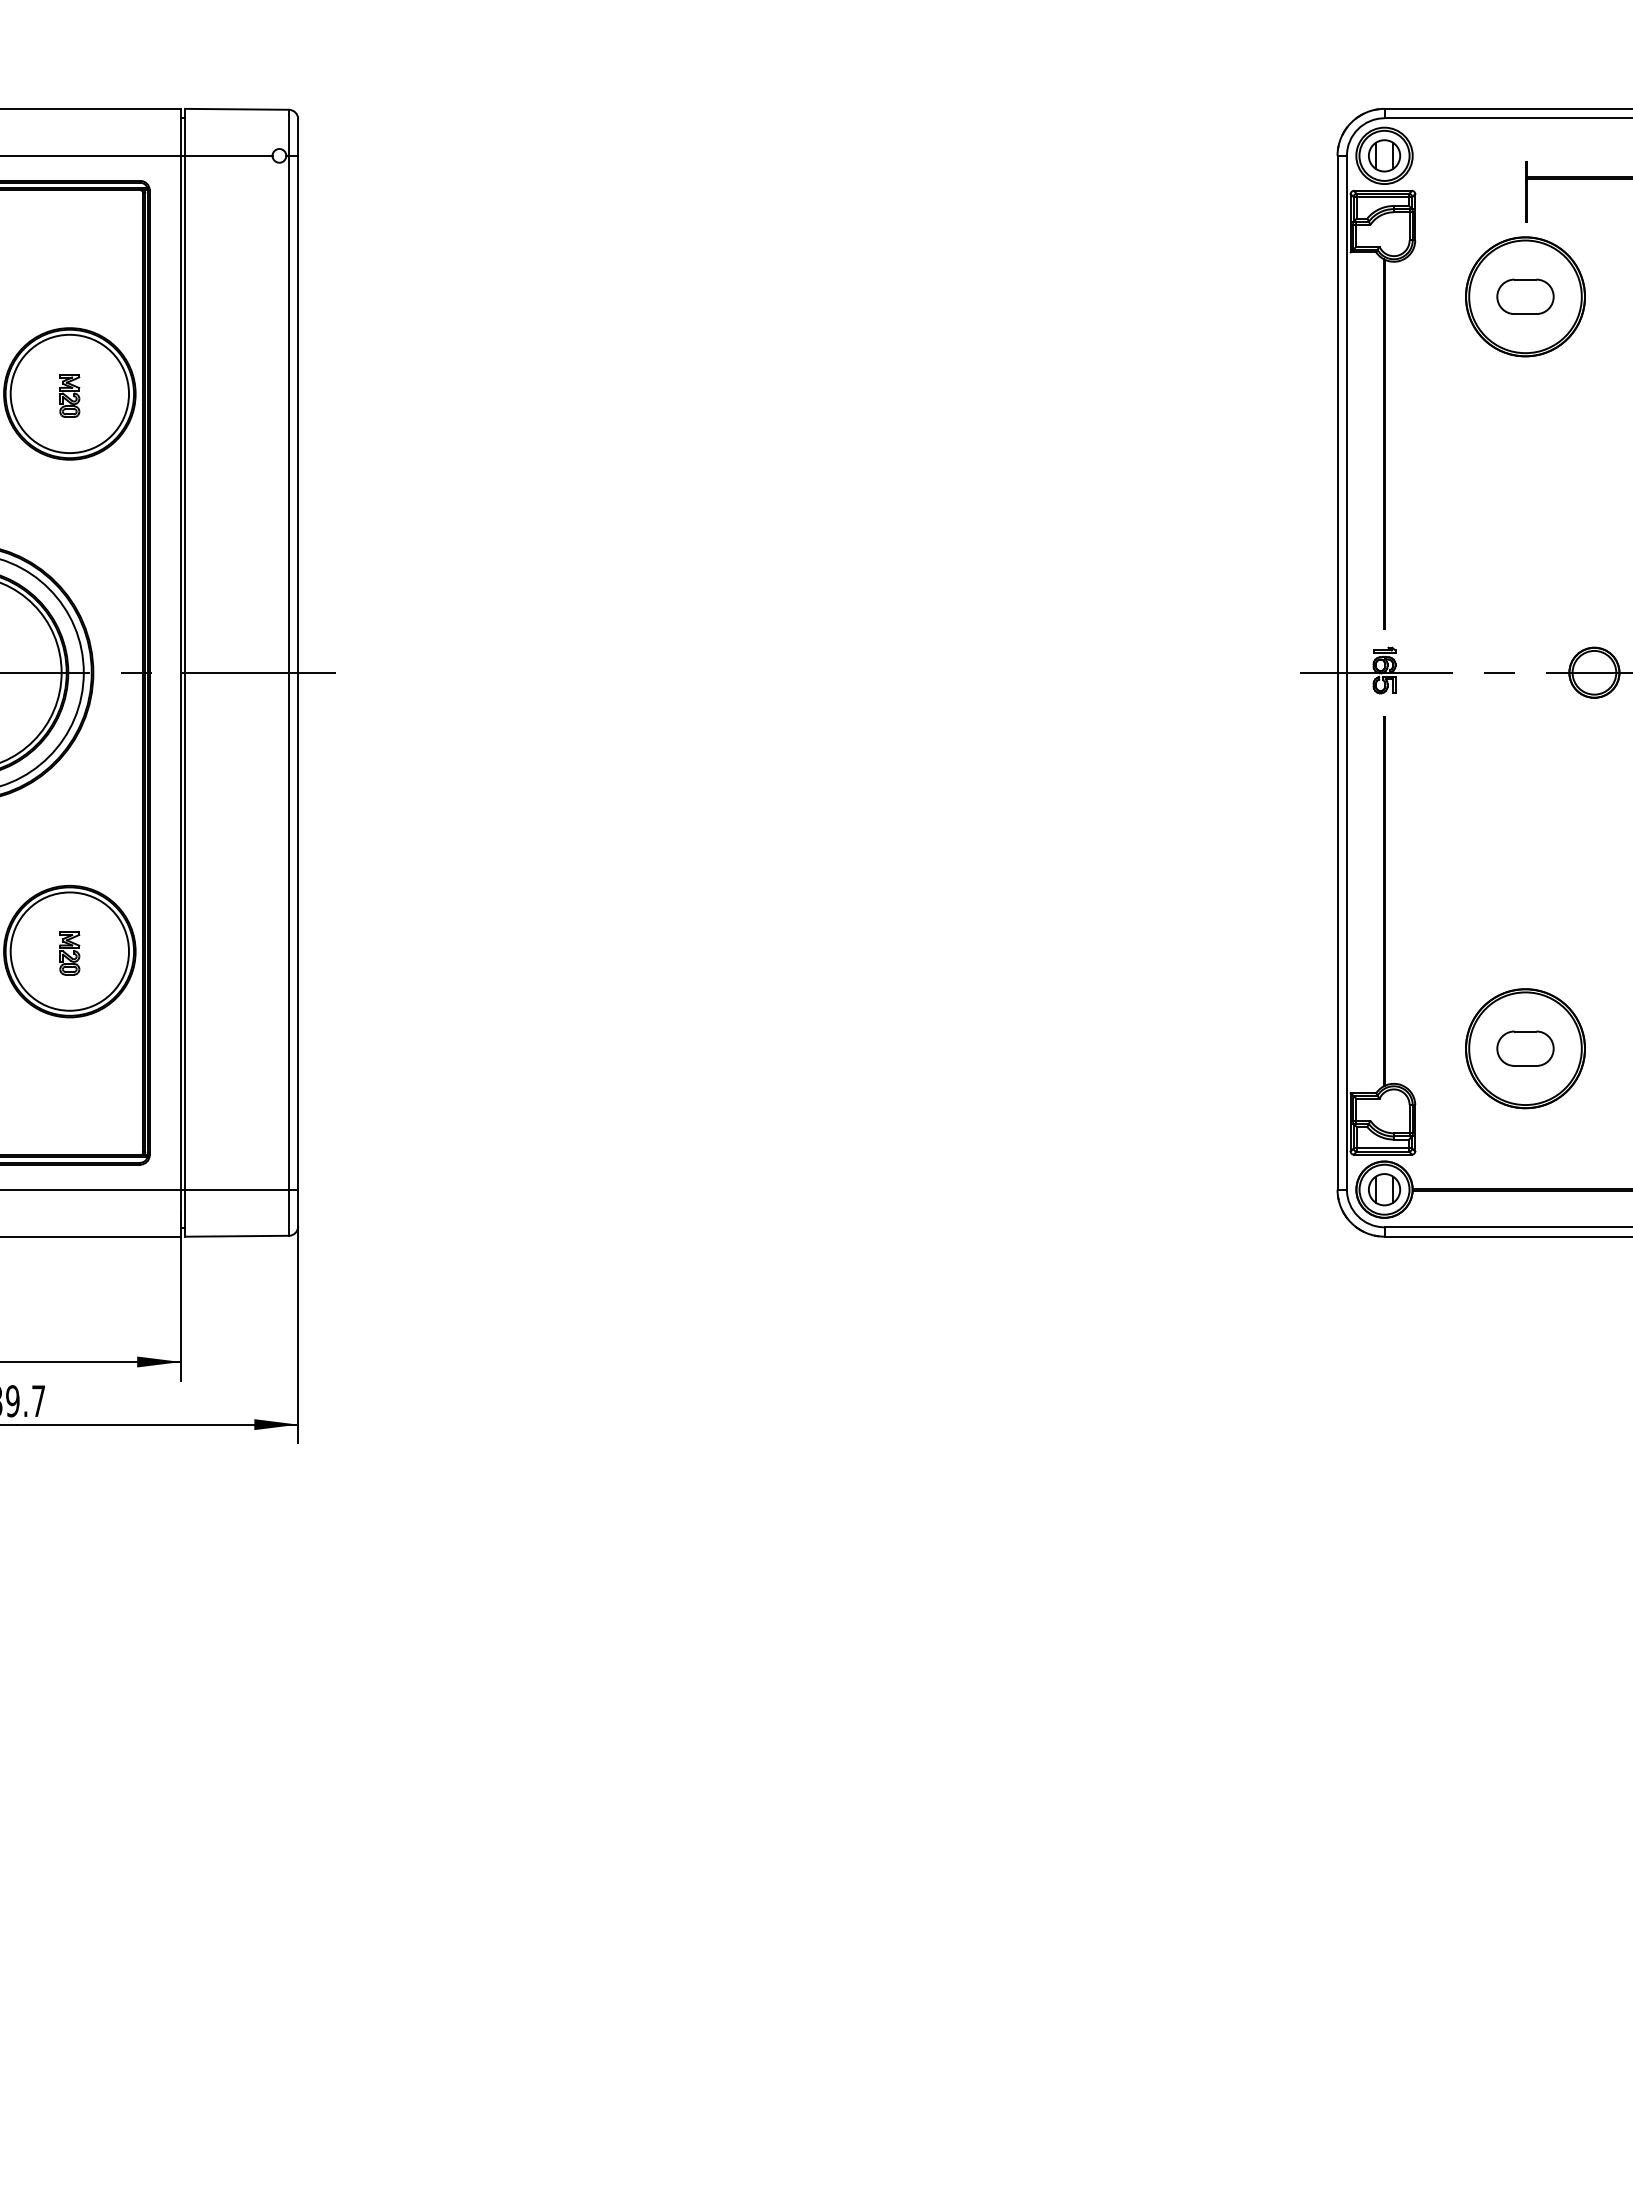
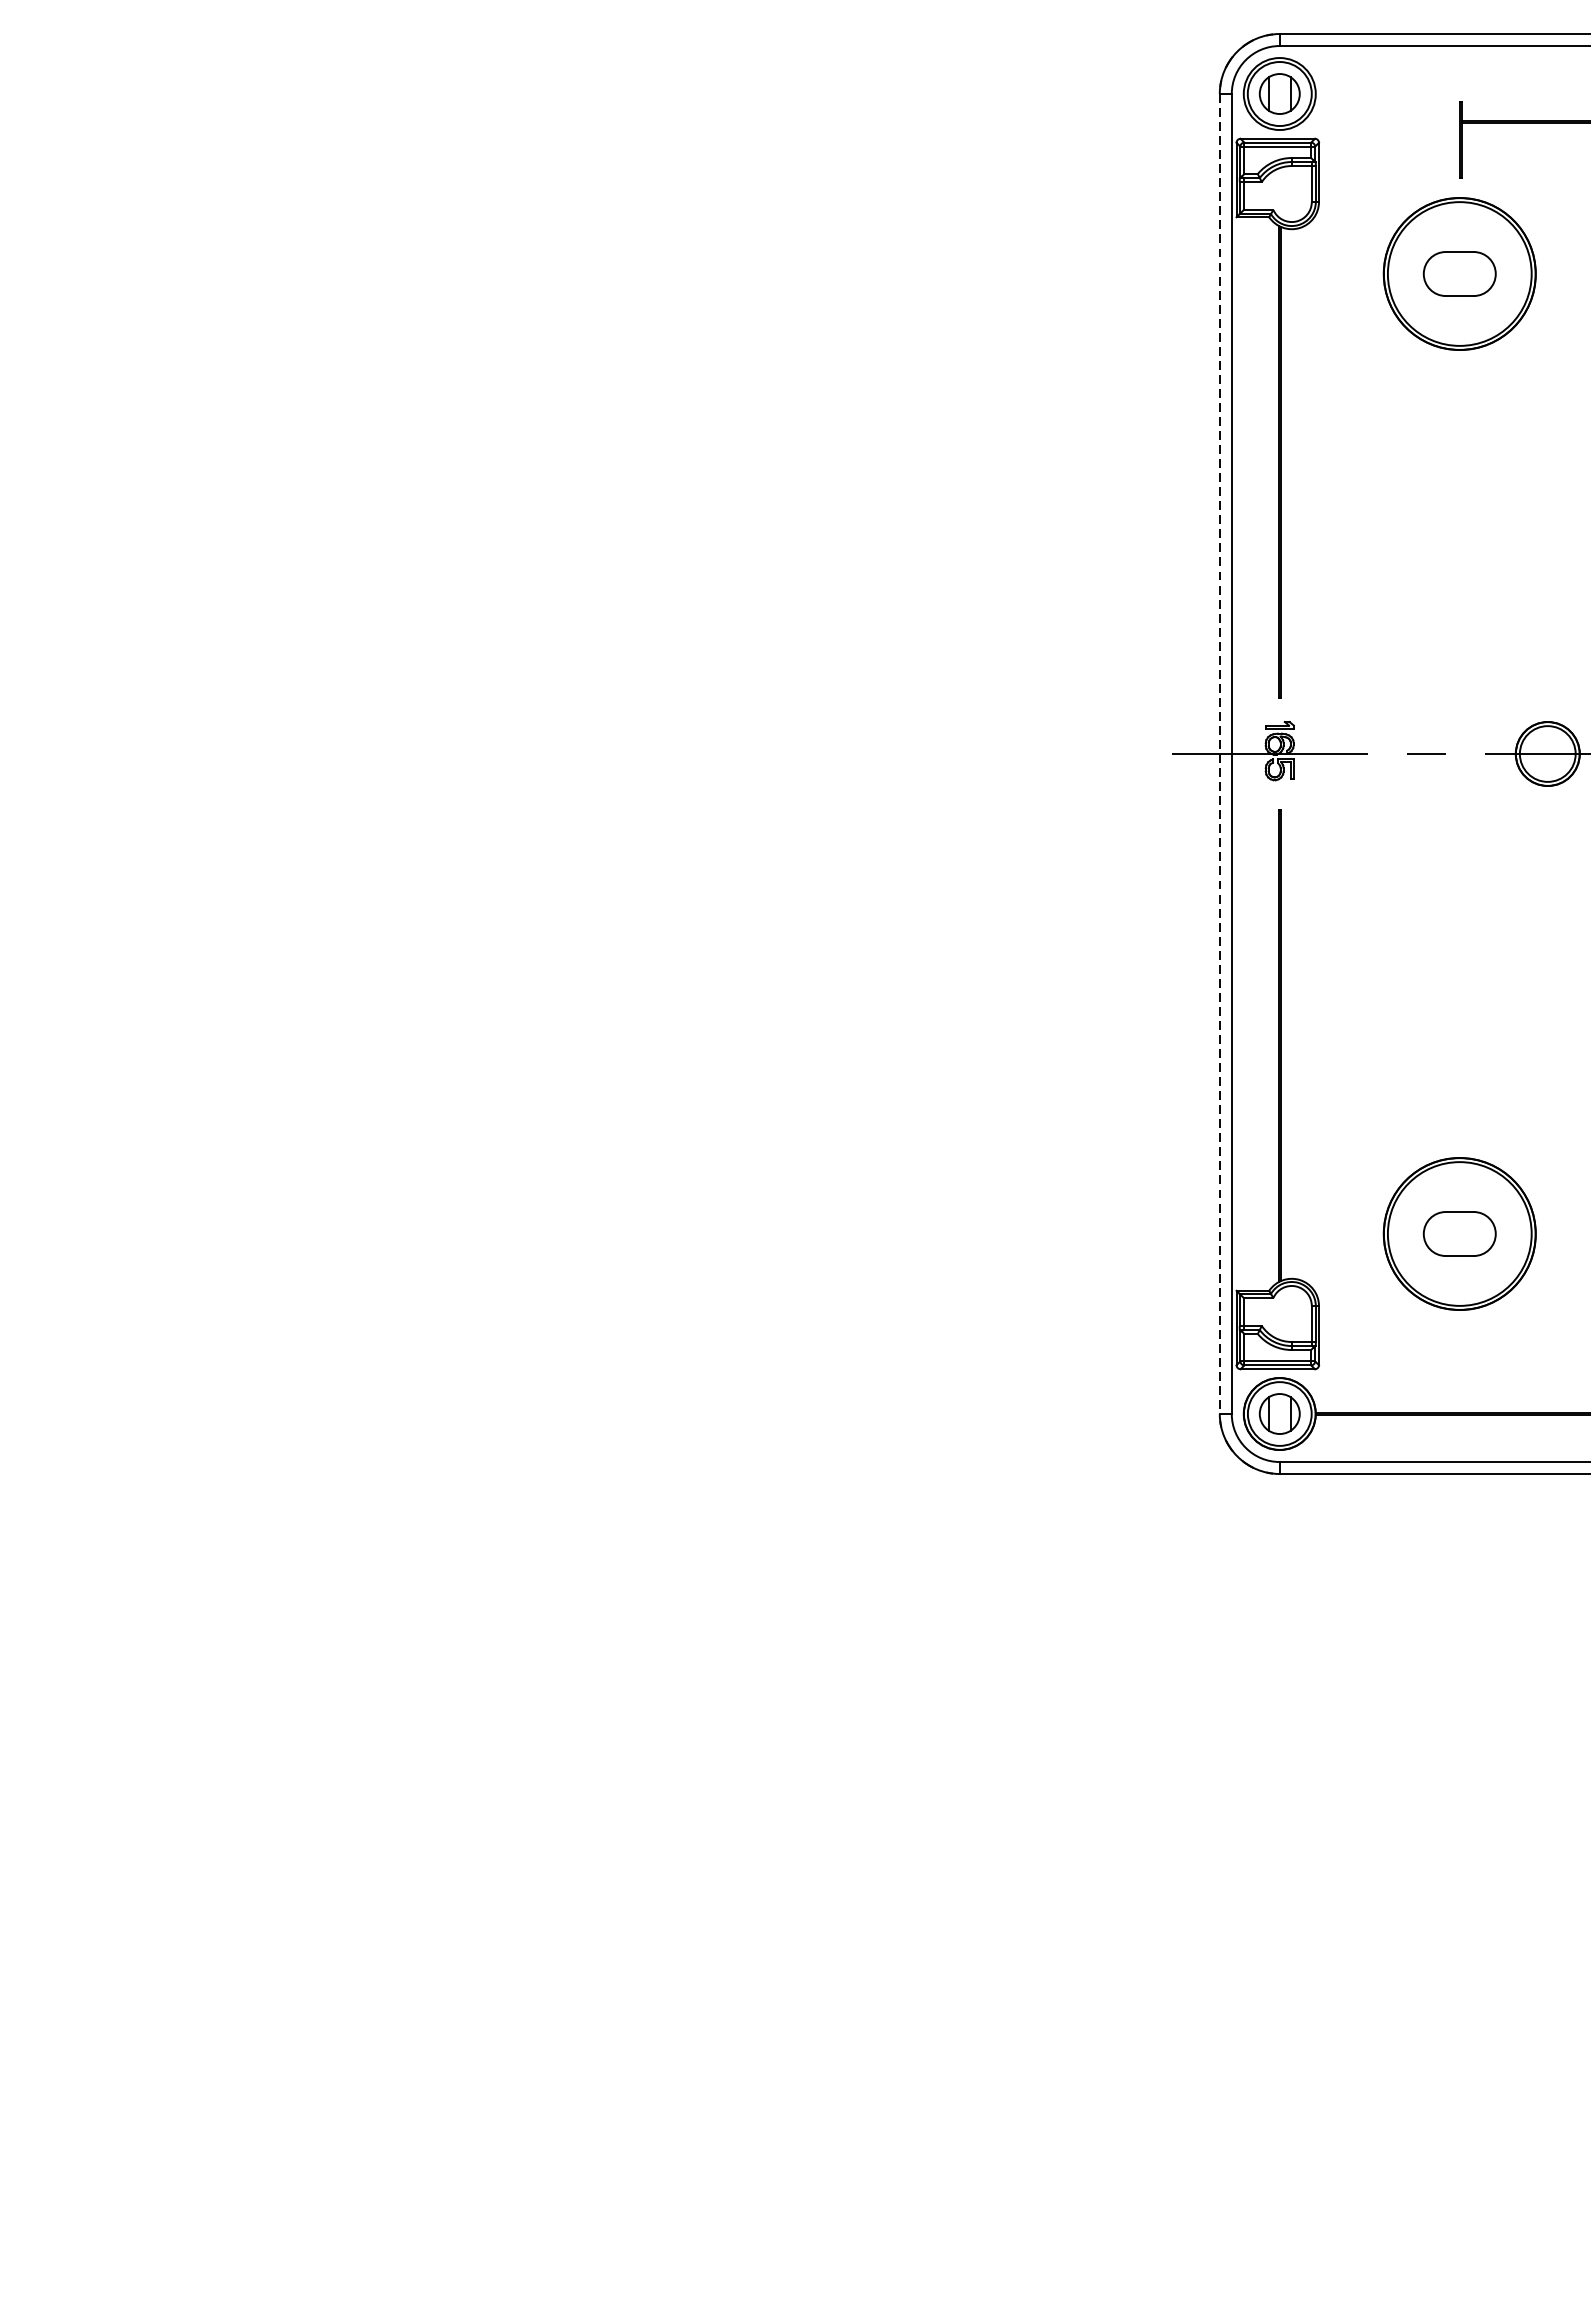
line: (1337, 672) -> (1219, 753), solid -> dashed

